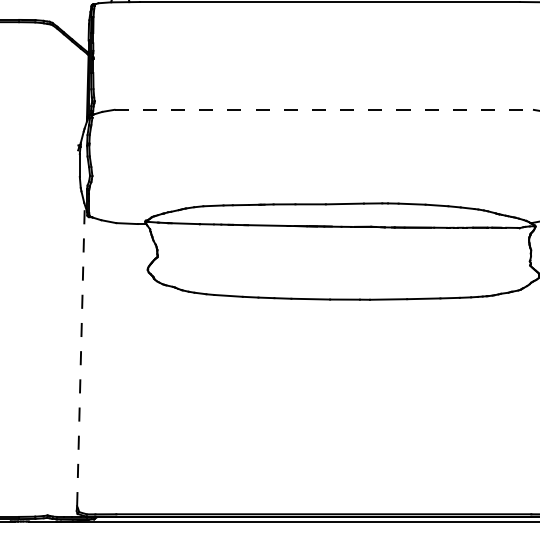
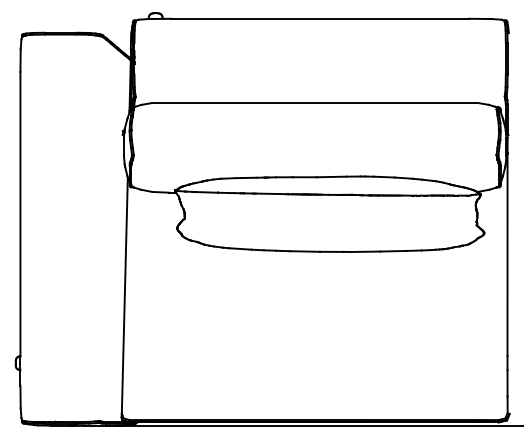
line: (324, 110) -> (315, 103), dashed -> solid
line: (80, 355) -> (124, 295), dashed -> solid

